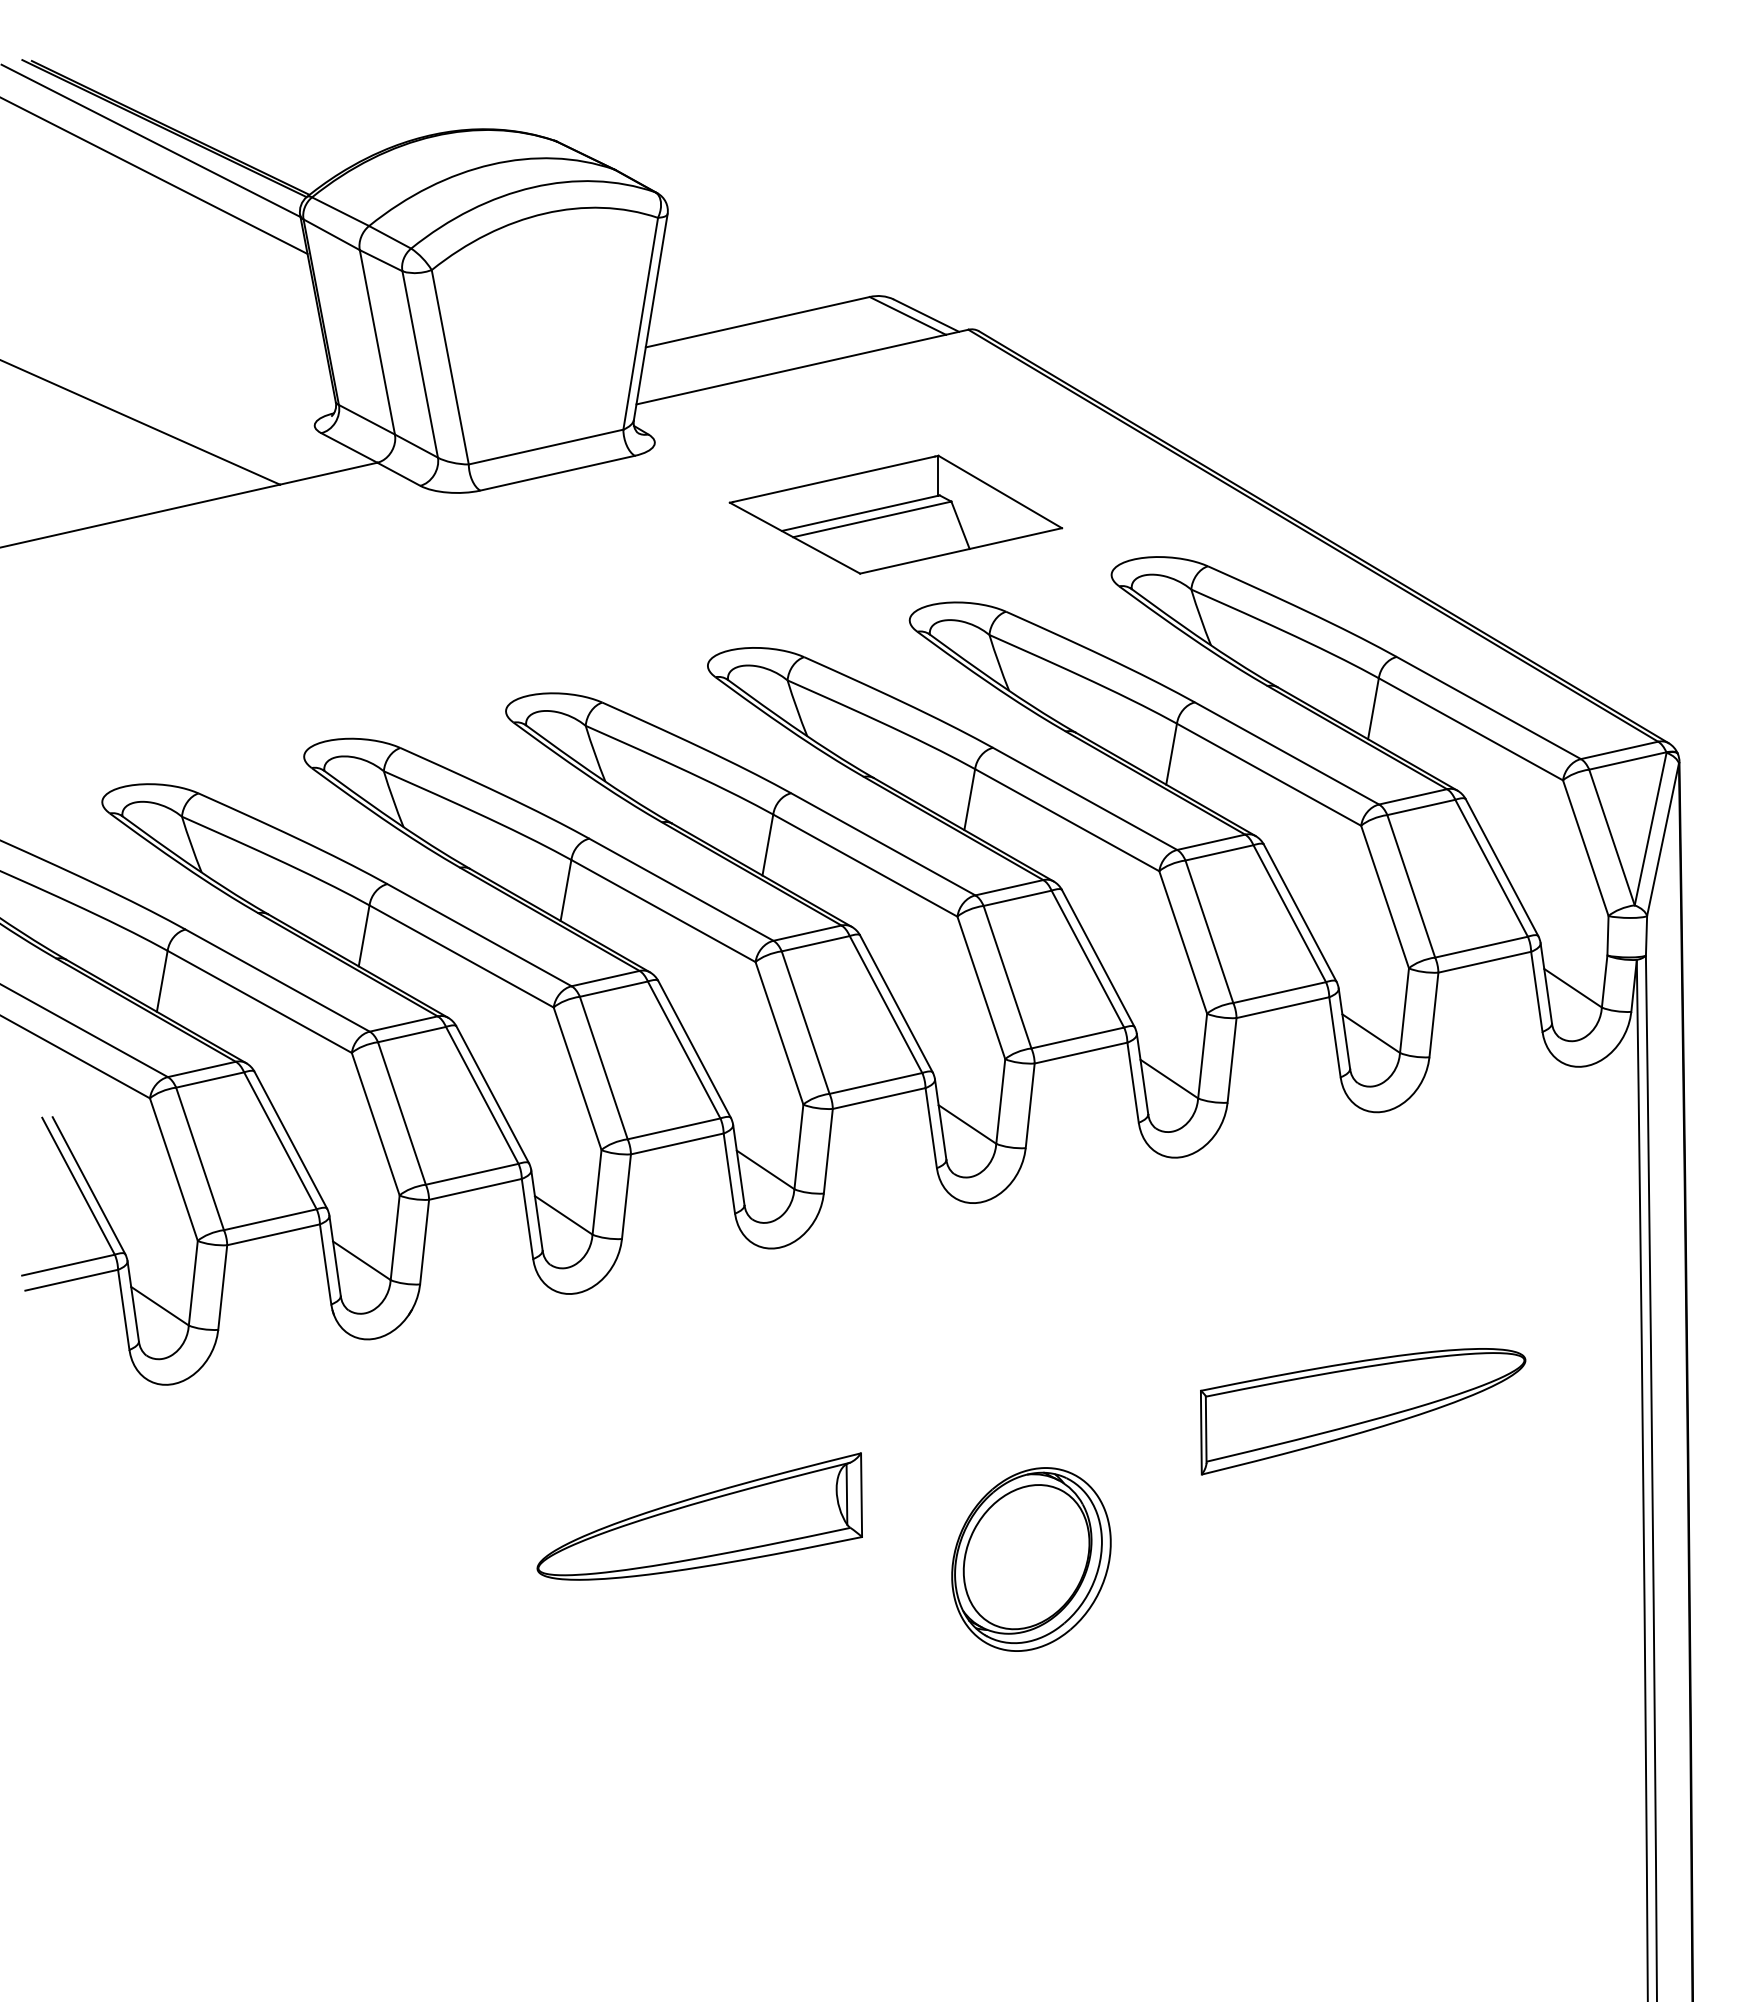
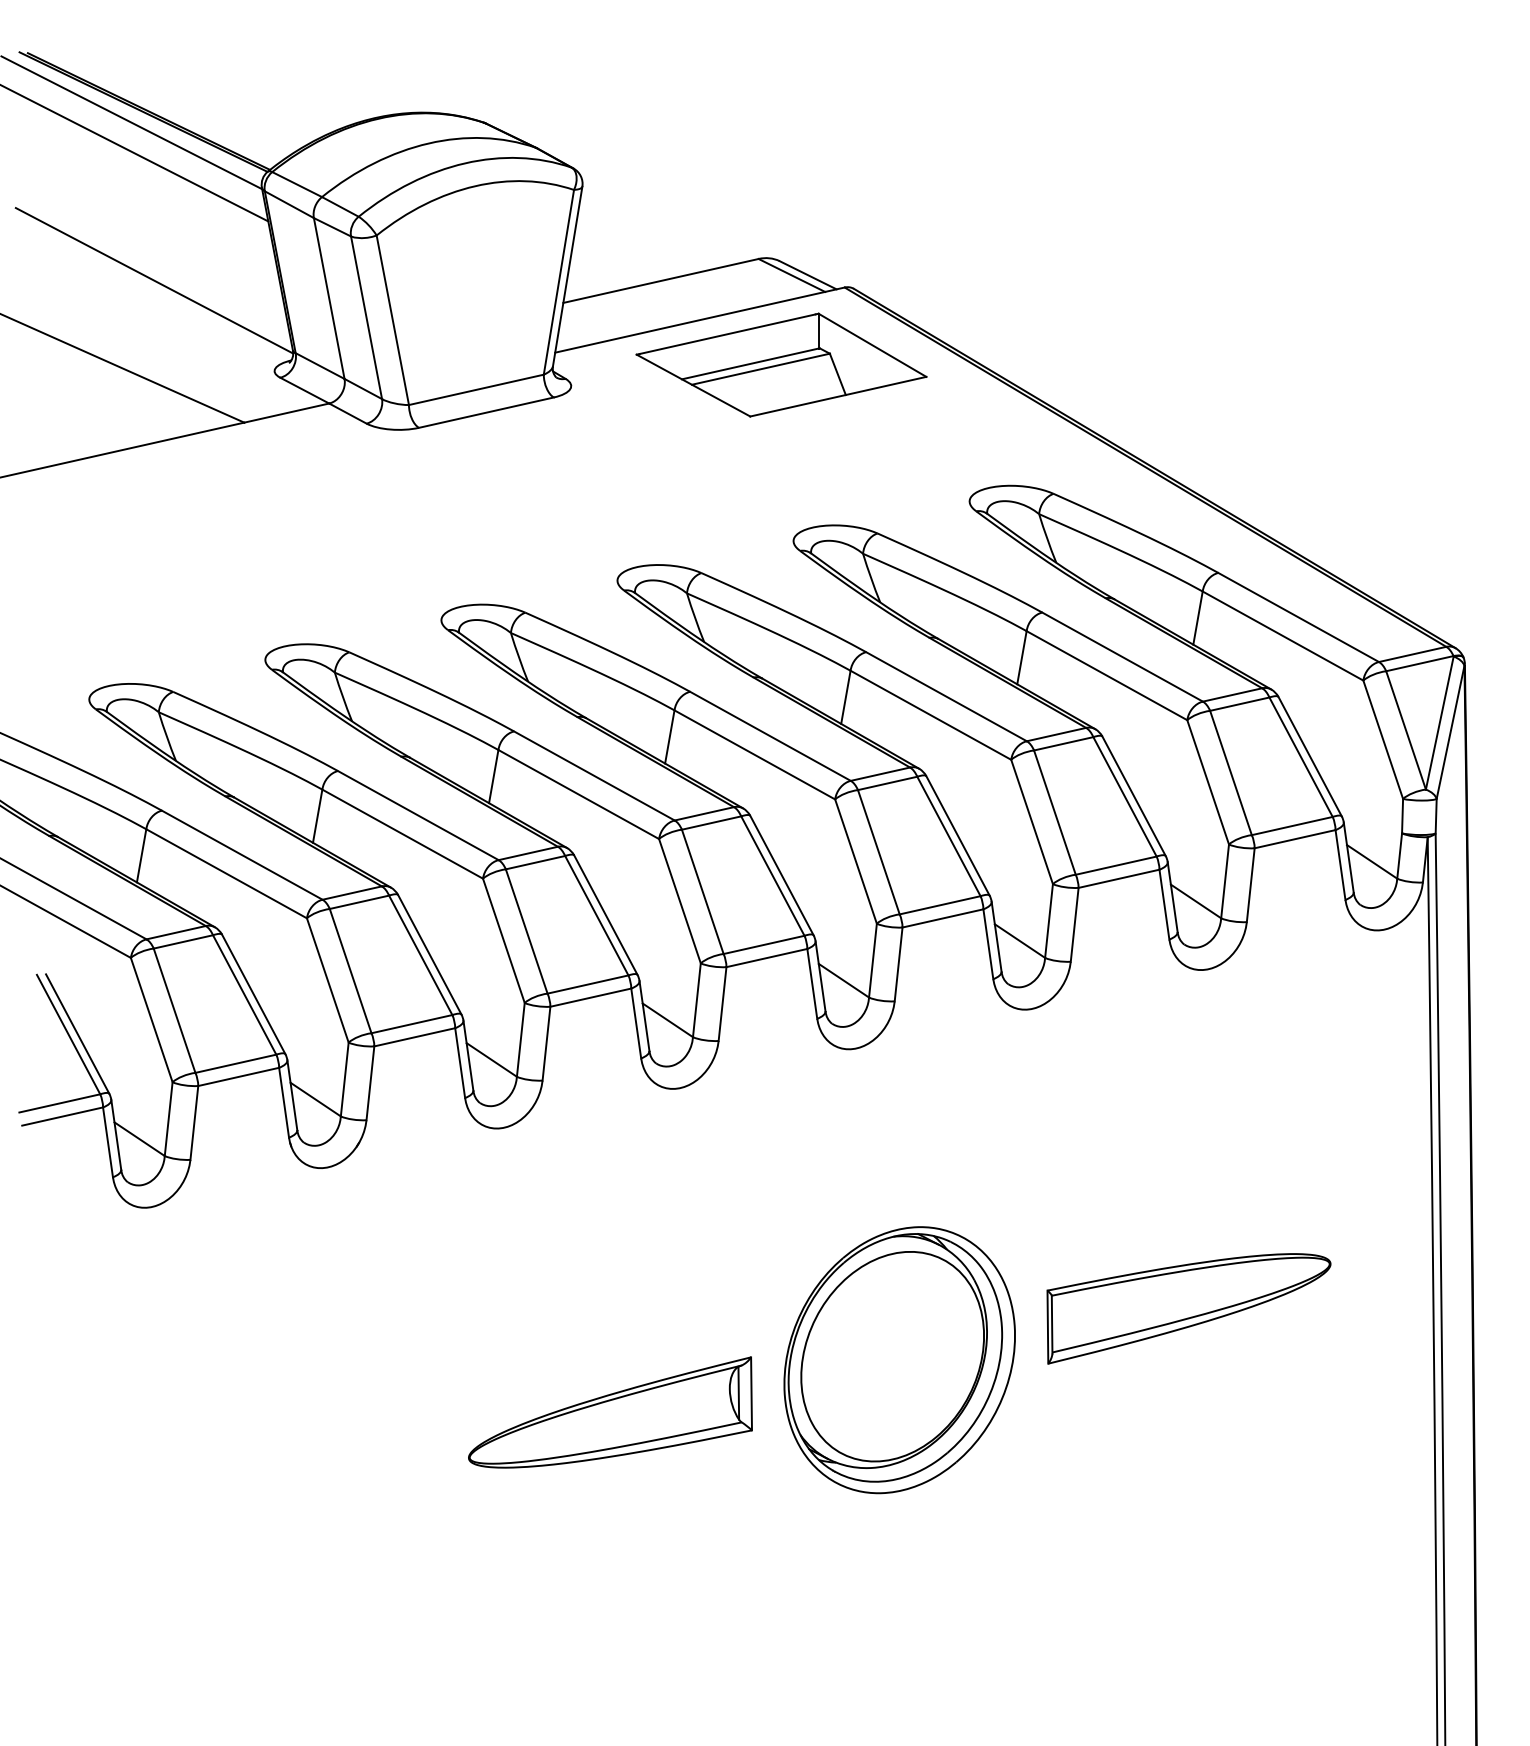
line: (177, 321) -> (154, 280), added
part: (895, 514) -> (781, 364), moved
part: (1363, 1411) -> (1189, 1308), moved
part: (699, 1516) -> (610, 1412), moved
part: (1031, 1559) -> (899, 1360), size x1.67

